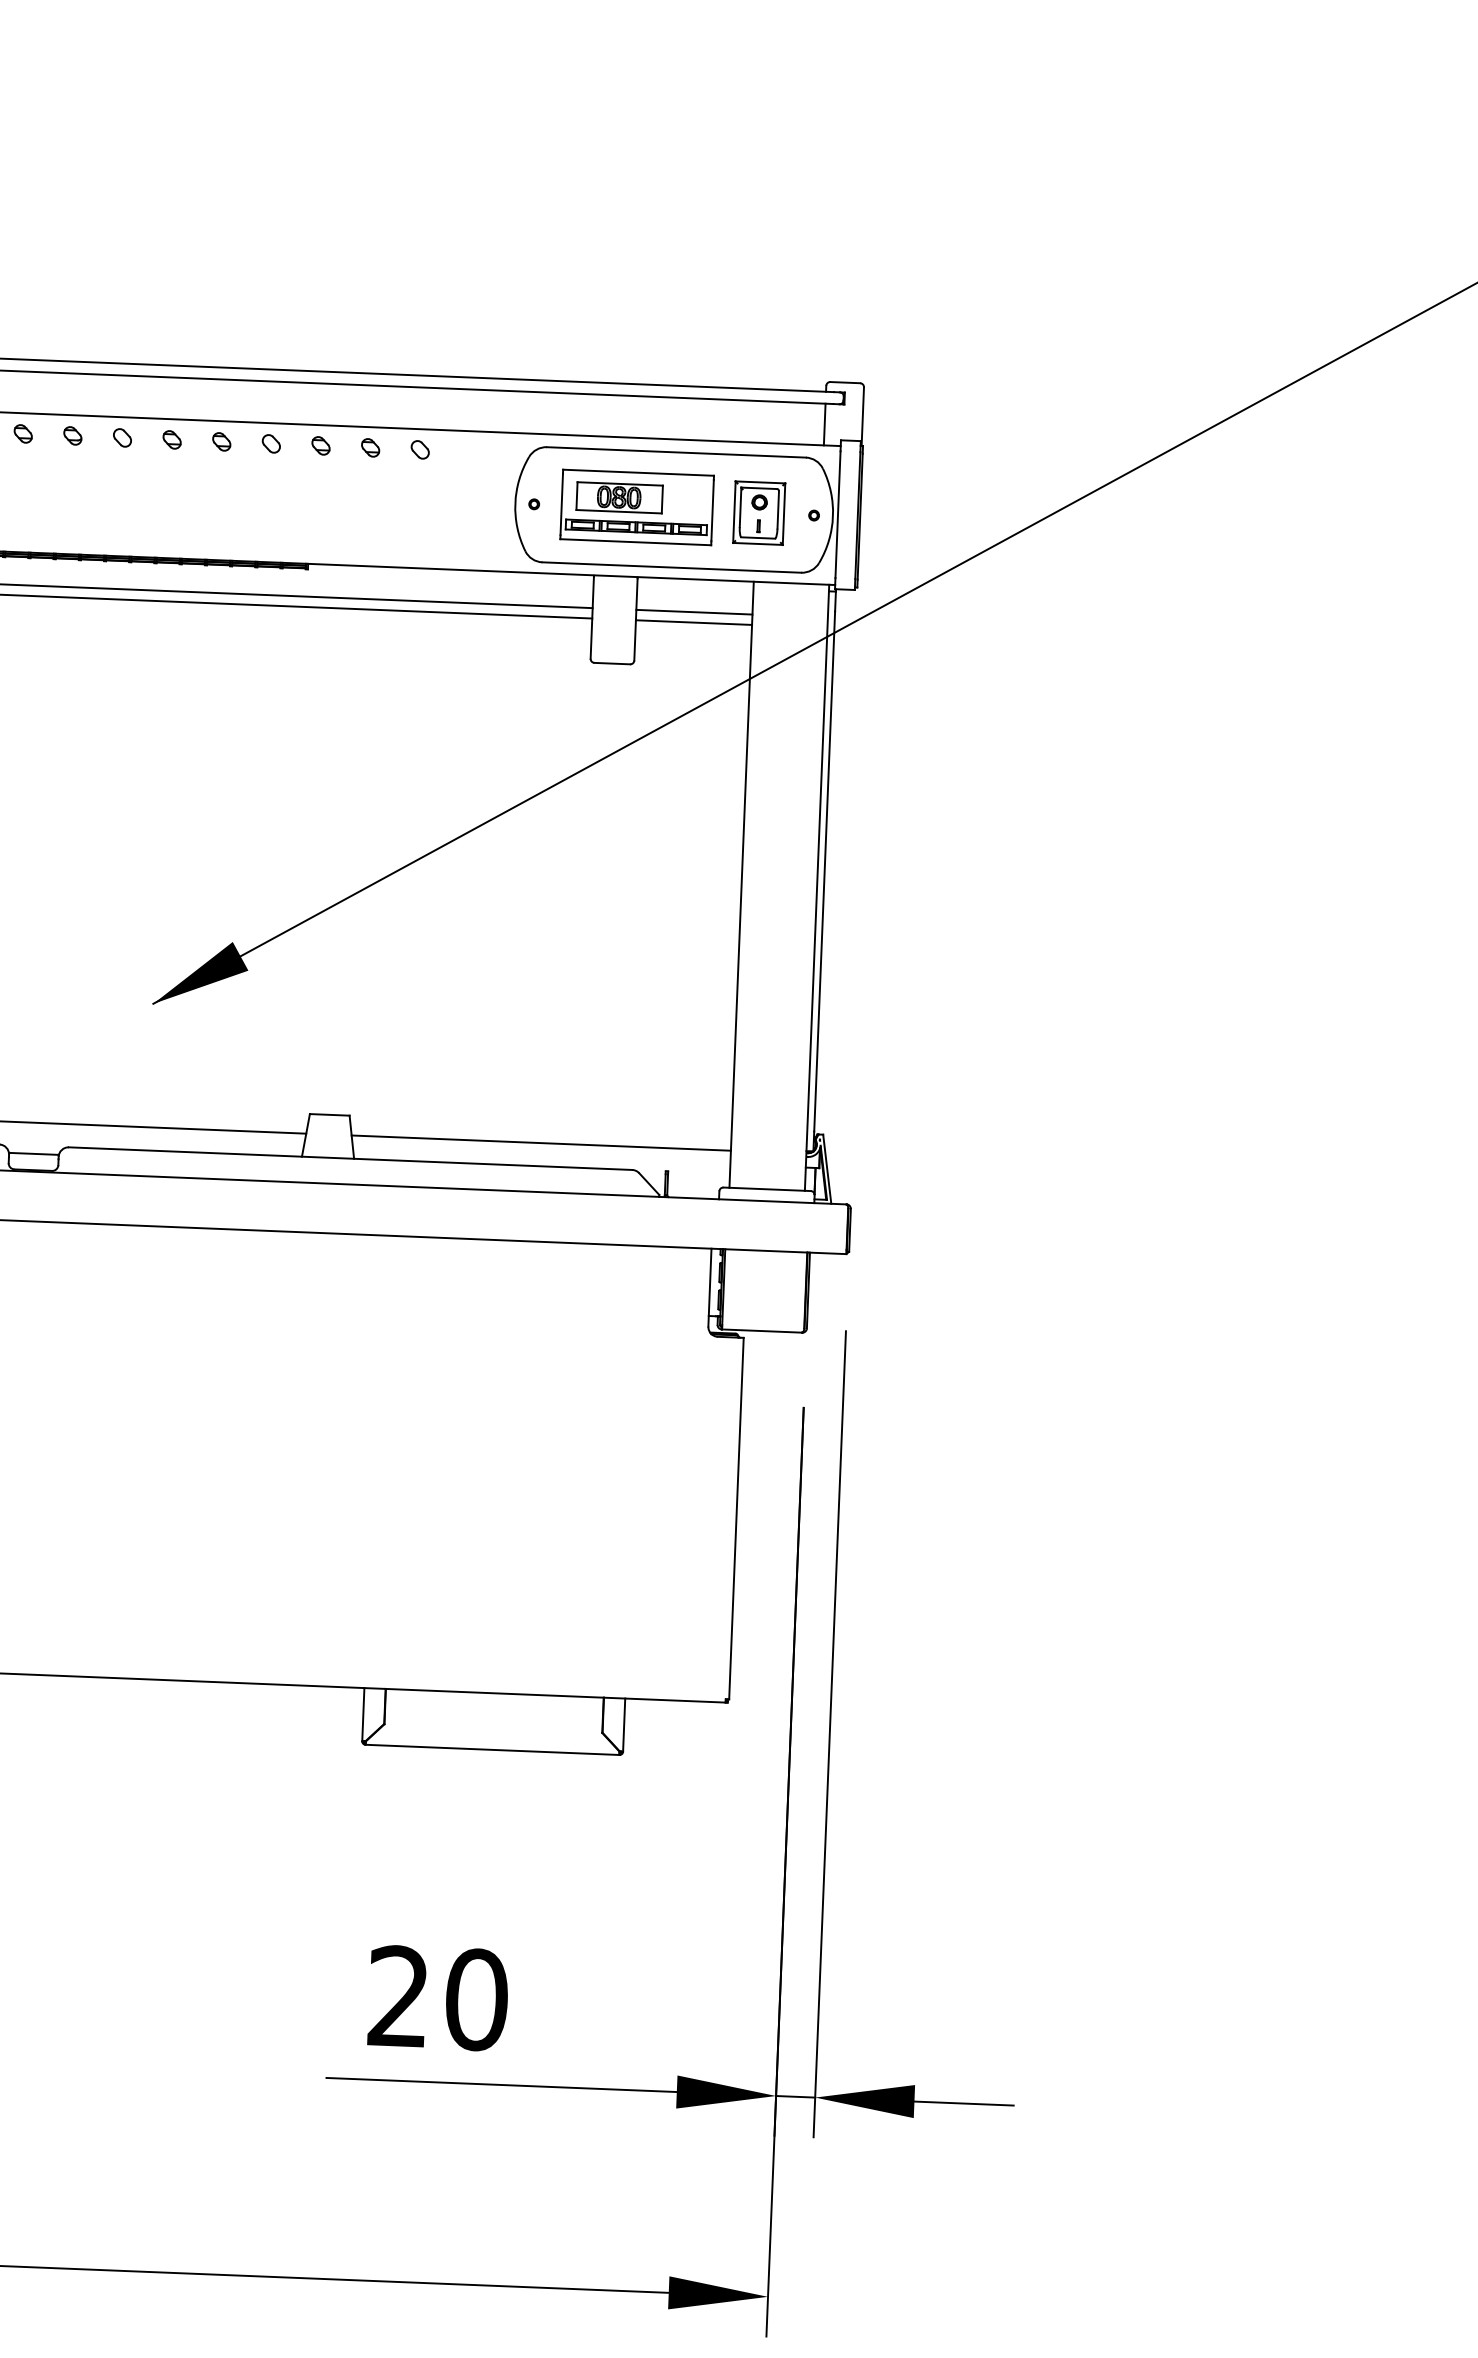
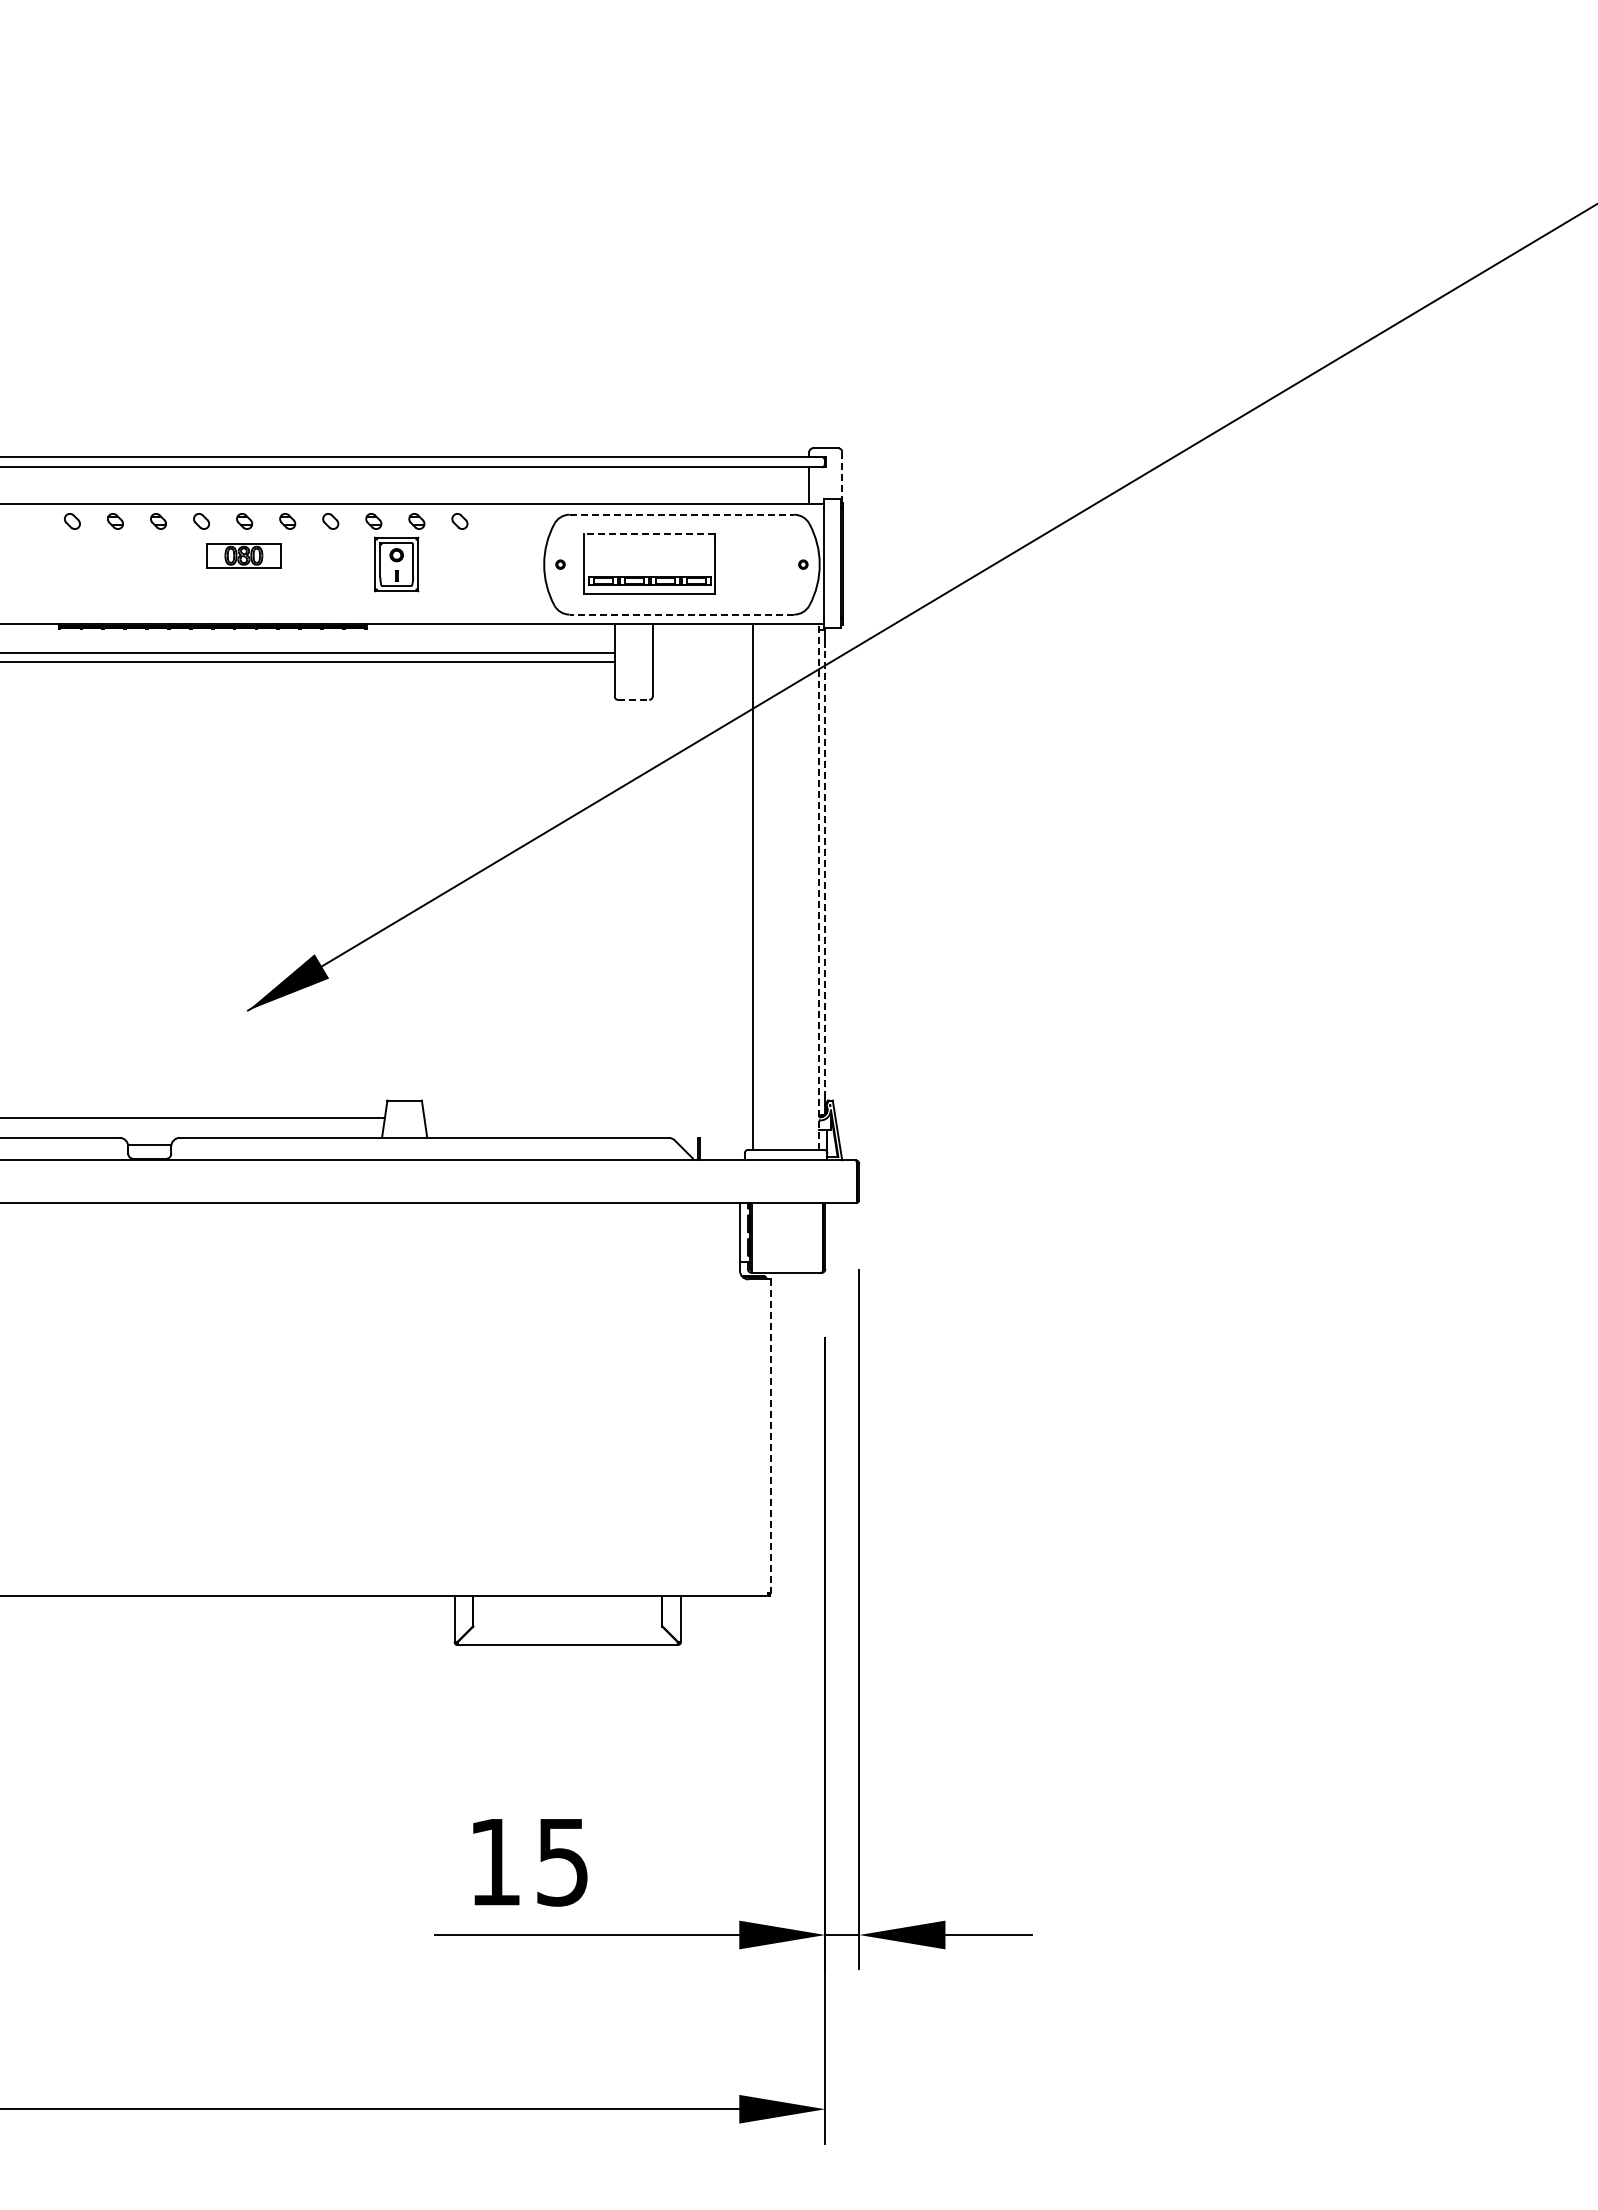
line: (863, 415) -> (842, 476), solid -> dashed
line: (677, 452) -> (682, 514), solid -> dashed
line: (638, 472) -> (649, 533), solid -> dashed
part: (618, 497) -> (243, 555), moved
part: (758, 513) -> (396, 564), moved
line: (671, 567) -> (681, 614), solid -> dashed
line: (693, 612) -> (702, 652), removed
line: (693, 622) -> (702, 661), removed
line: (612, 663) -> (633, 699), solid -> dashed
line: (824, 871) -> (824, 872), solid -> dashed
line: (816, 888) -> (818, 887), solid -> dashed
line: (540, 1142) -> (588, 1117), removed
line: (735, 1518) -> (770, 1436), solid -> dashed
text: (438, 1997) -> (529, 1861), 20 -> 15

